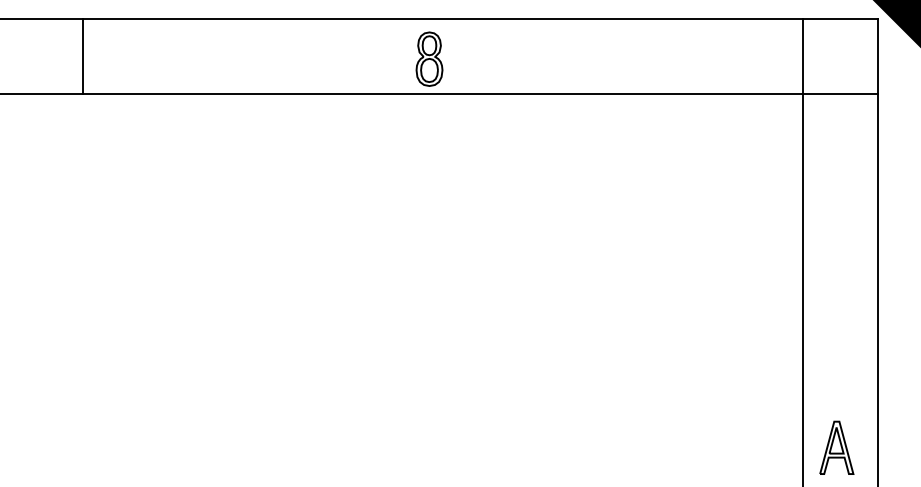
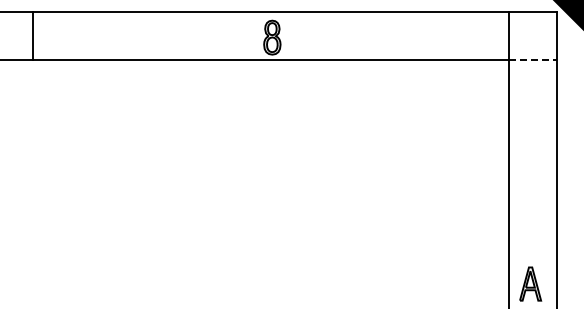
line: (82, 55) -> (32, 35), moved
line: (839, 93) -> (532, 59), solid -> dashed

